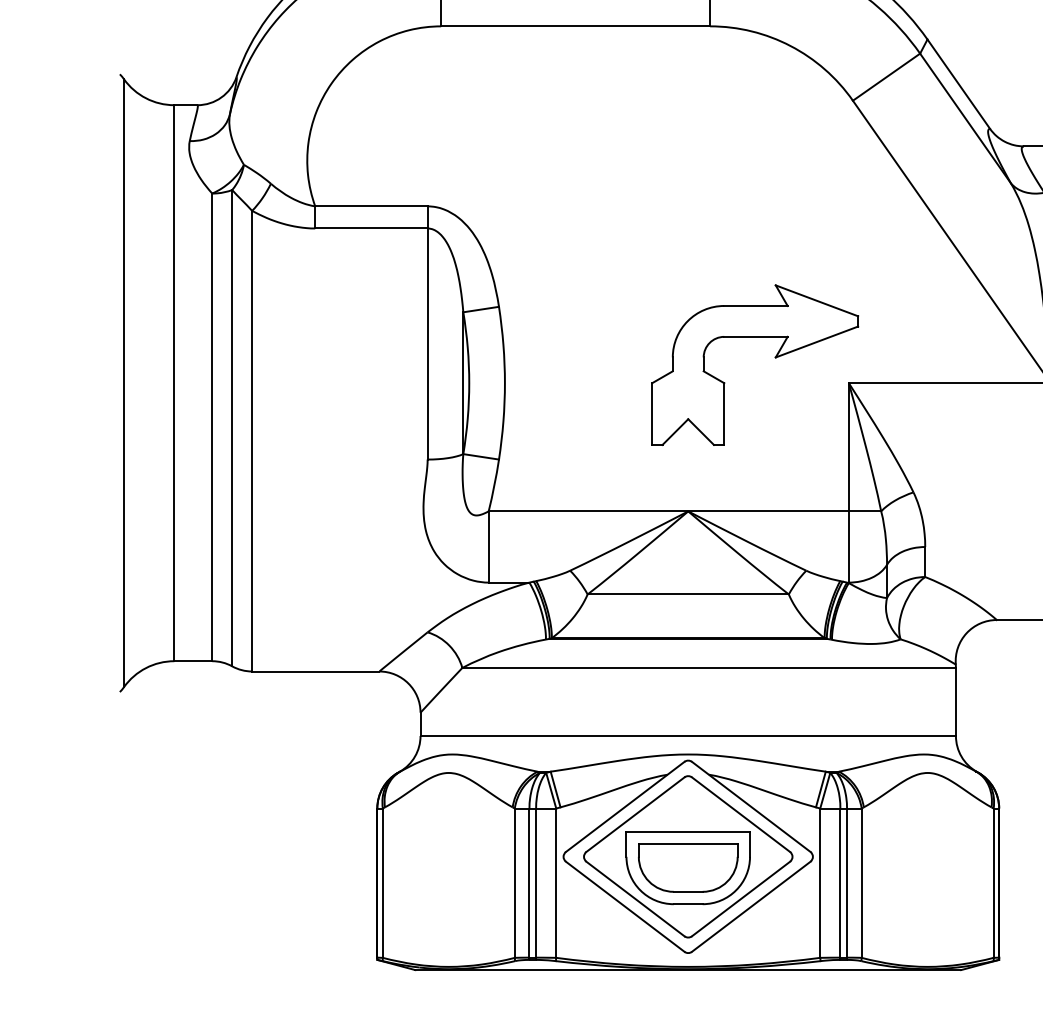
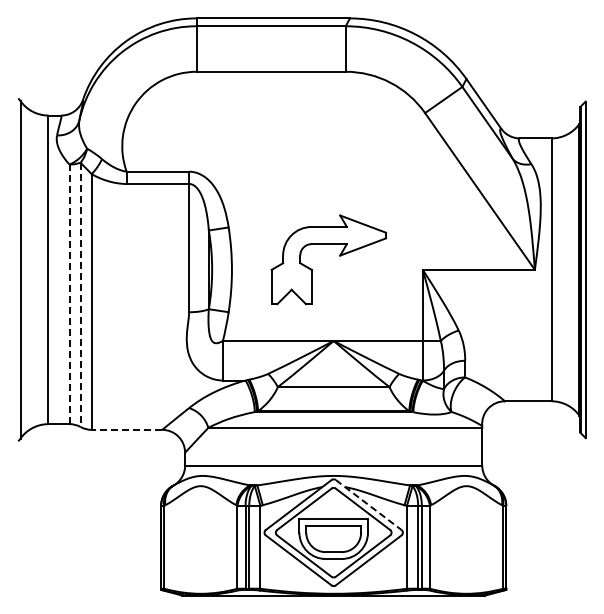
part: (774, 359) -> (339, 256), moved
line: (212, 427) -> (69, 294), solid -> dashed
line: (232, 429) -> (80, 295), solid -> dashed
line: (314, 670) -> (126, 429), solid -> dashed
line: (752, 807) -> (369, 505), solid -> dashed

